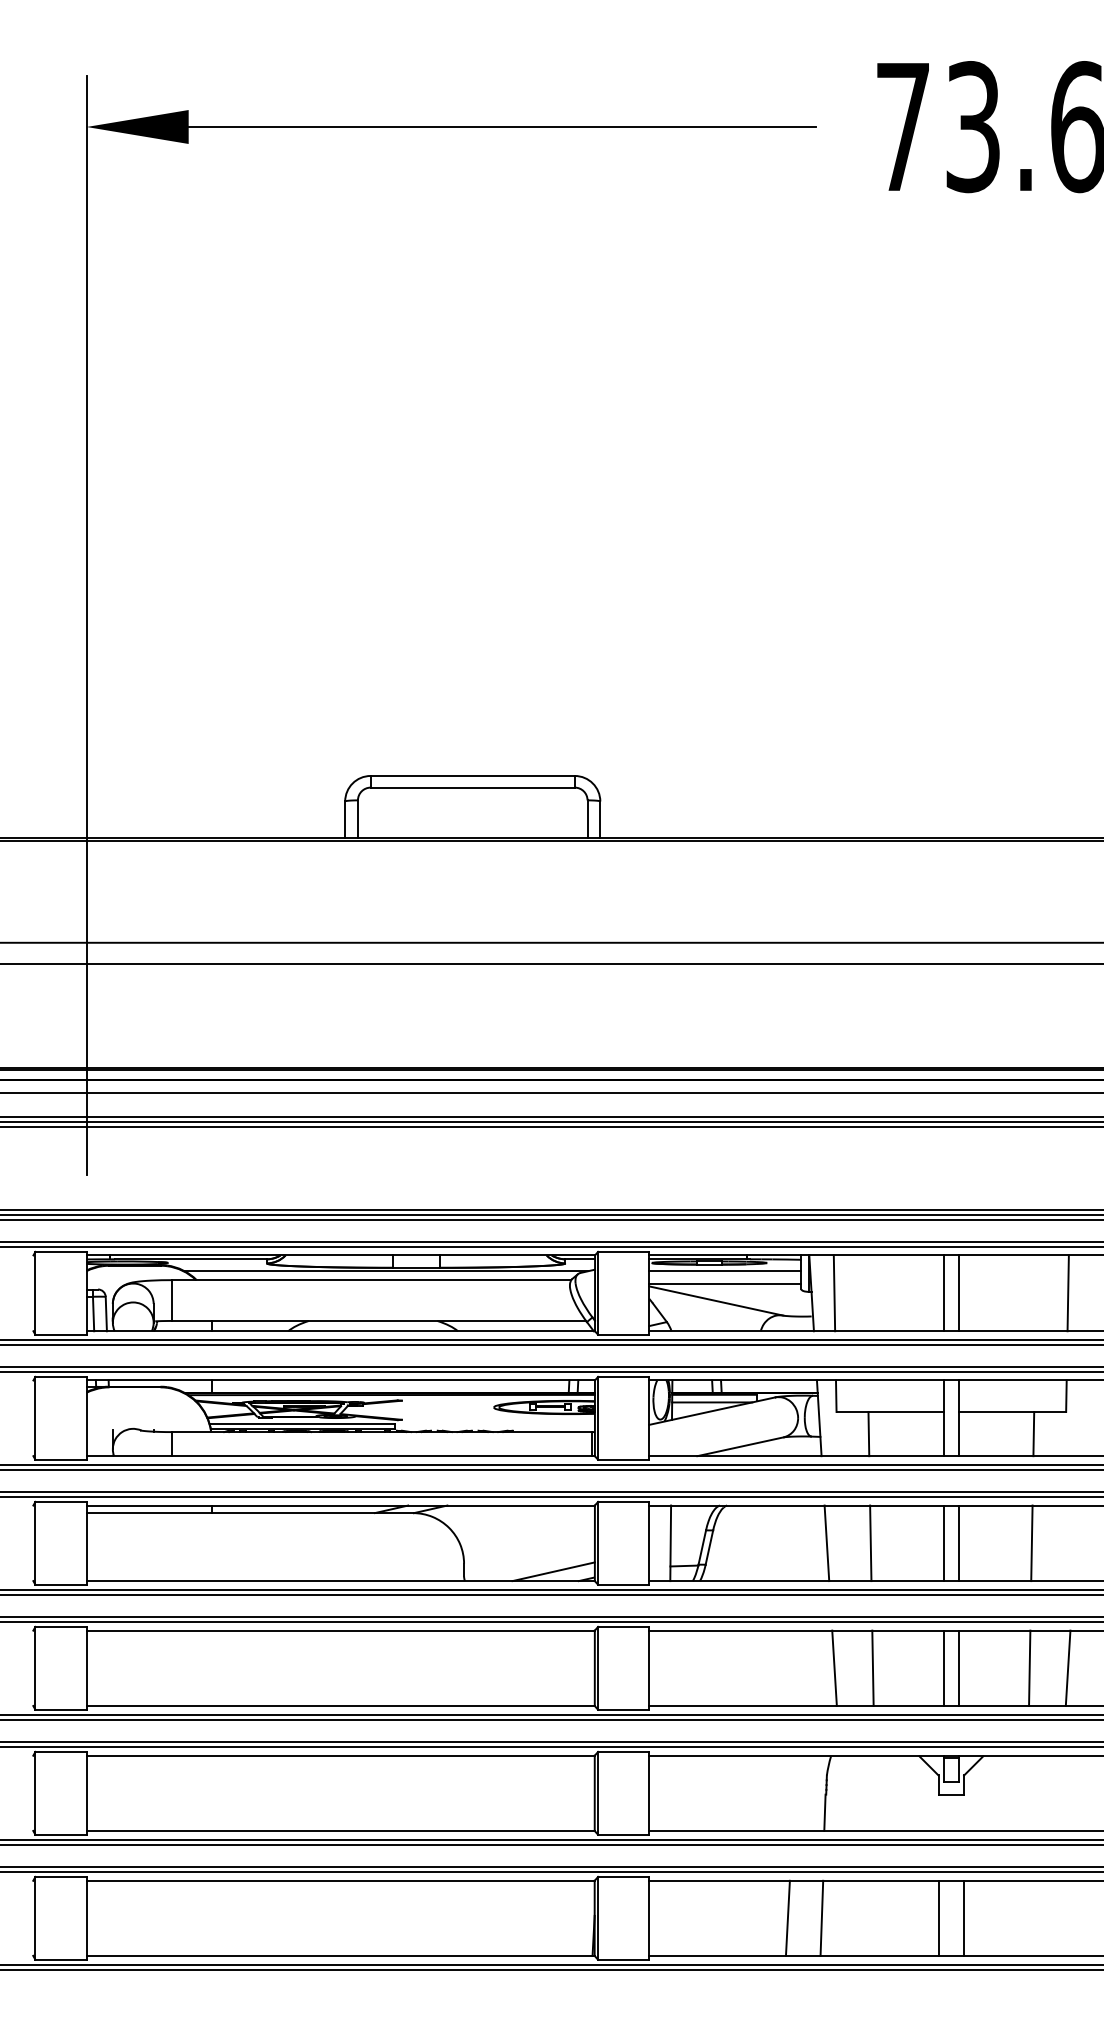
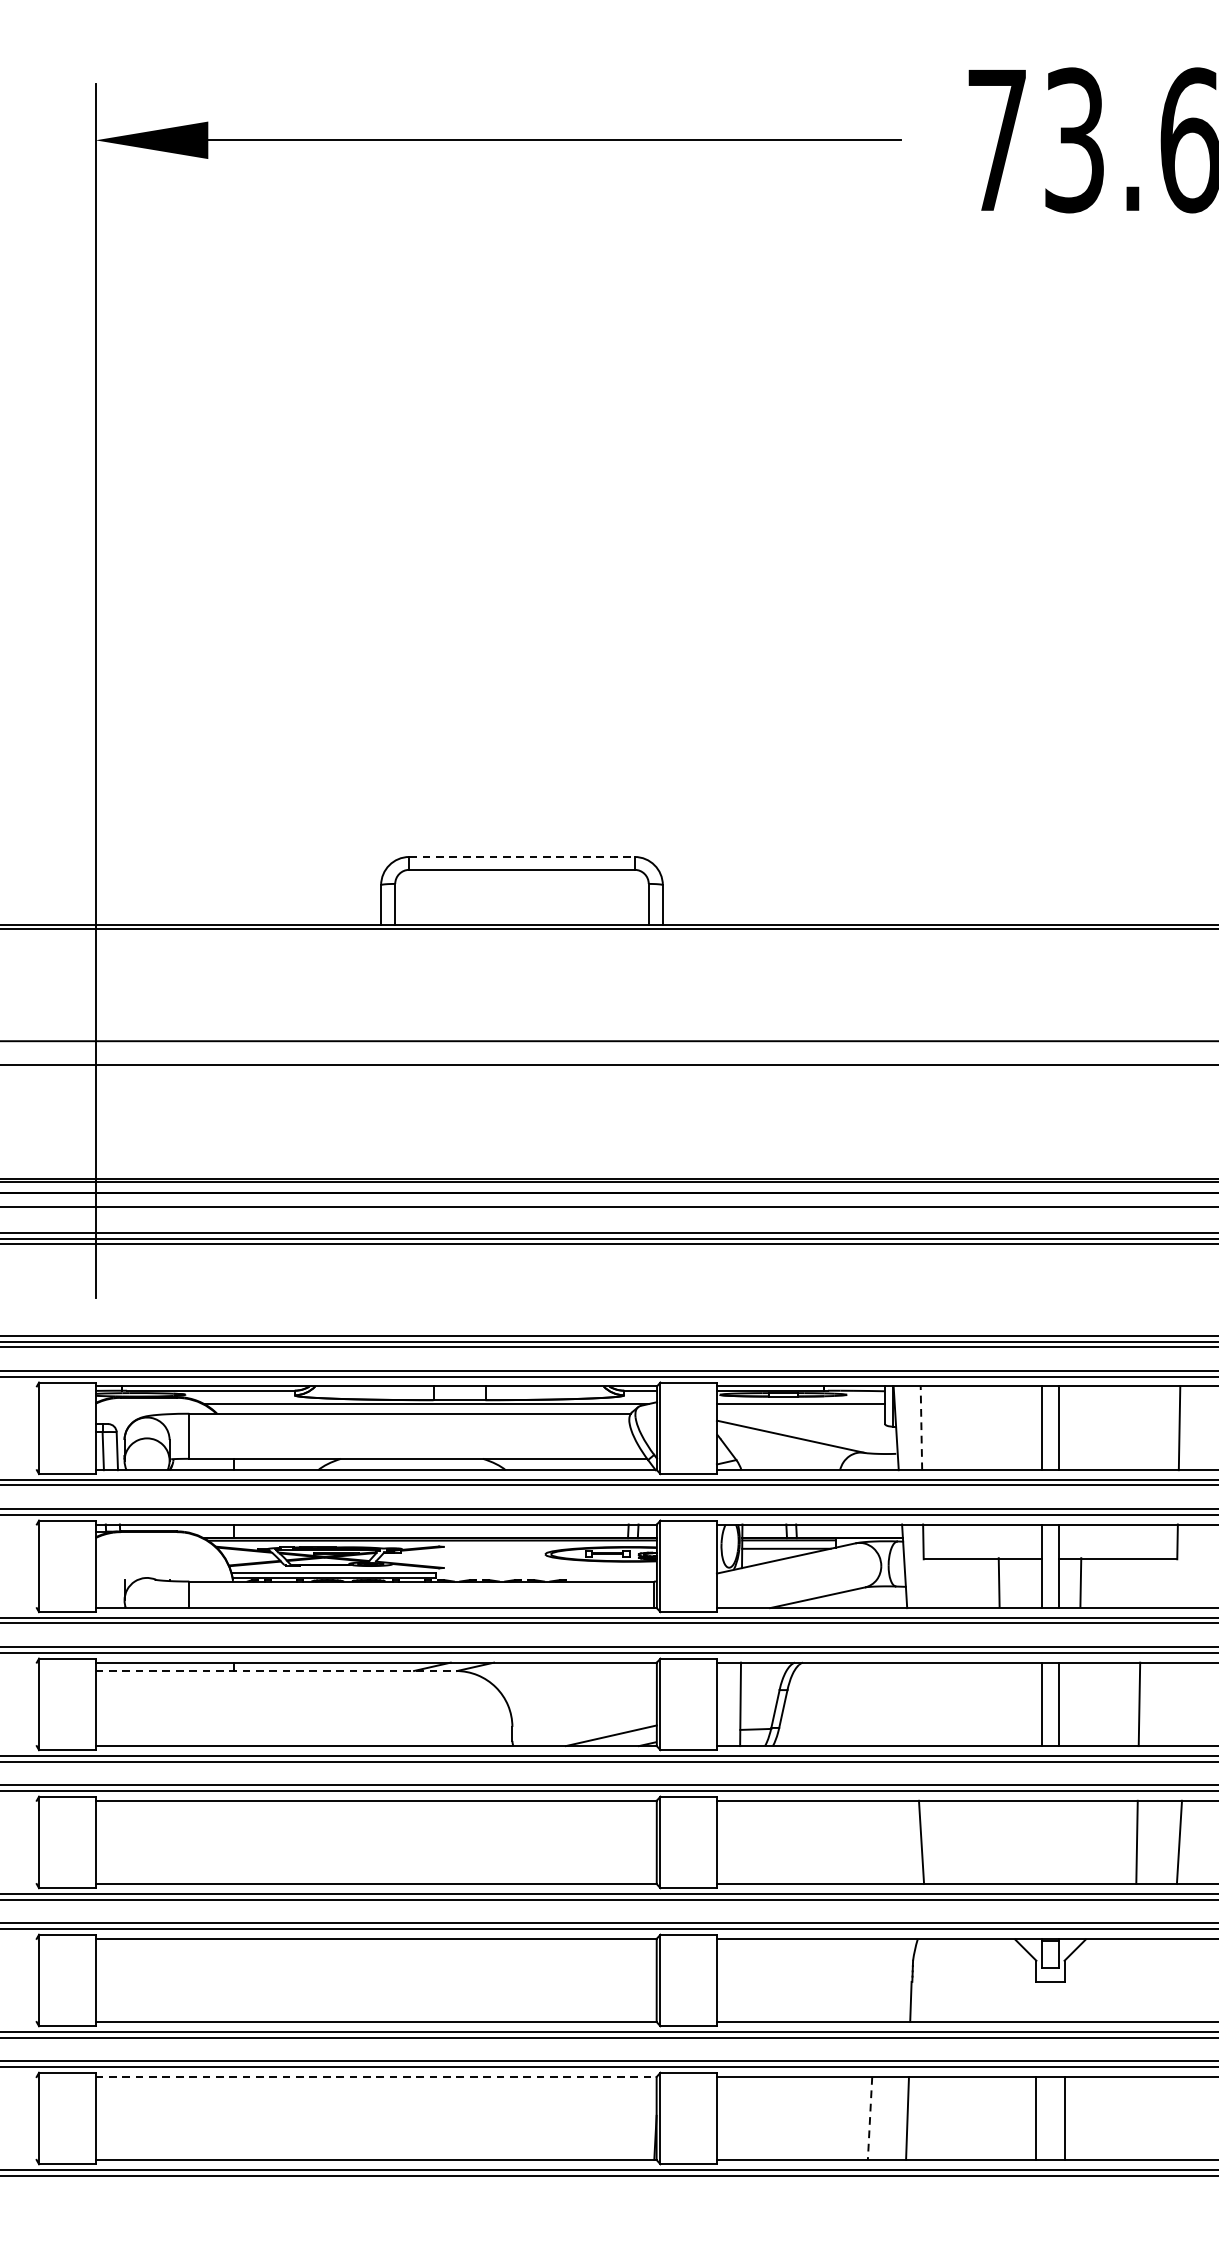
line: (473, 775) -> (522, 856), solid -> dashed
line: (725, 1283) -> (801, 1417), removed
line: (834, 1293) -> (921, 1428), solid -> dashed
line: (868, 1433) -> (998, 1581), moved
line: (1033, 1433) -> (1080, 1581), moved
line: (250, 1513) -> (276, 1671), solid -> dashed
line: (826, 1543) -> (912, 1704), removed
line: (870, 1543) -> (961, 1704), removed
line: (872, 1668) -> (963, 1842), removed
line: (943, 1668) -> (1041, 1842), removed
line: (958, 1668) -> (1058, 1842), removed
line: (341, 1880) -> (377, 2076), solid -> dashed
line: (787, 1918) -> (869, 2118), solid -> dashed

